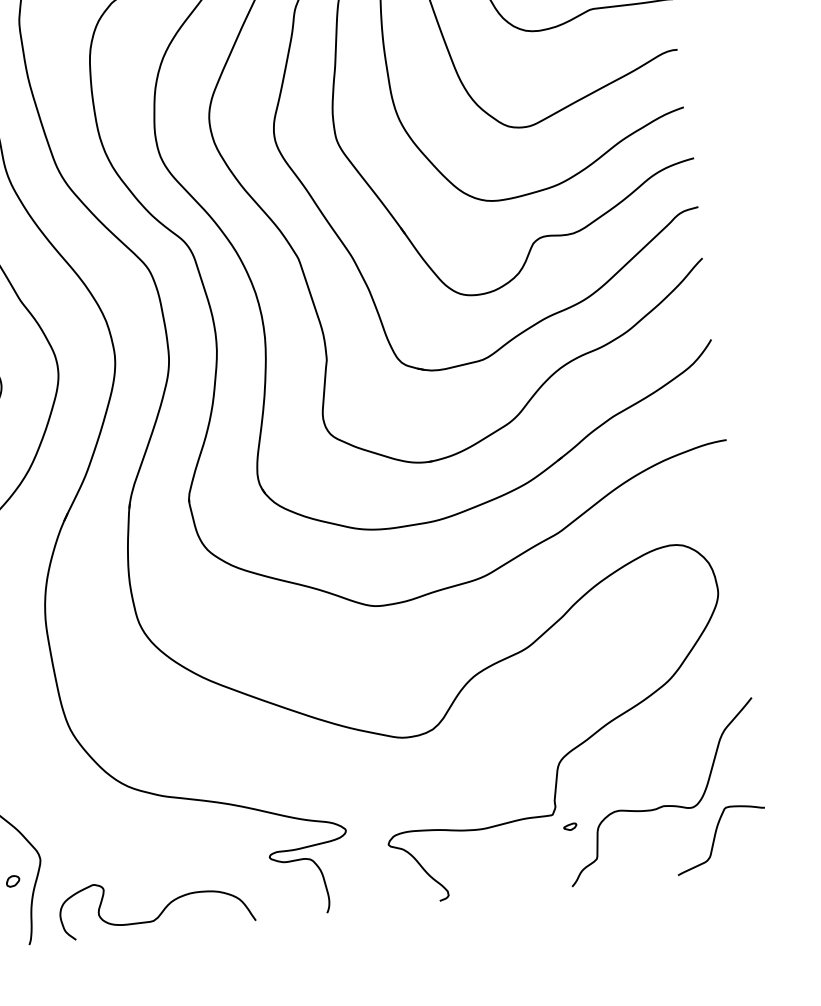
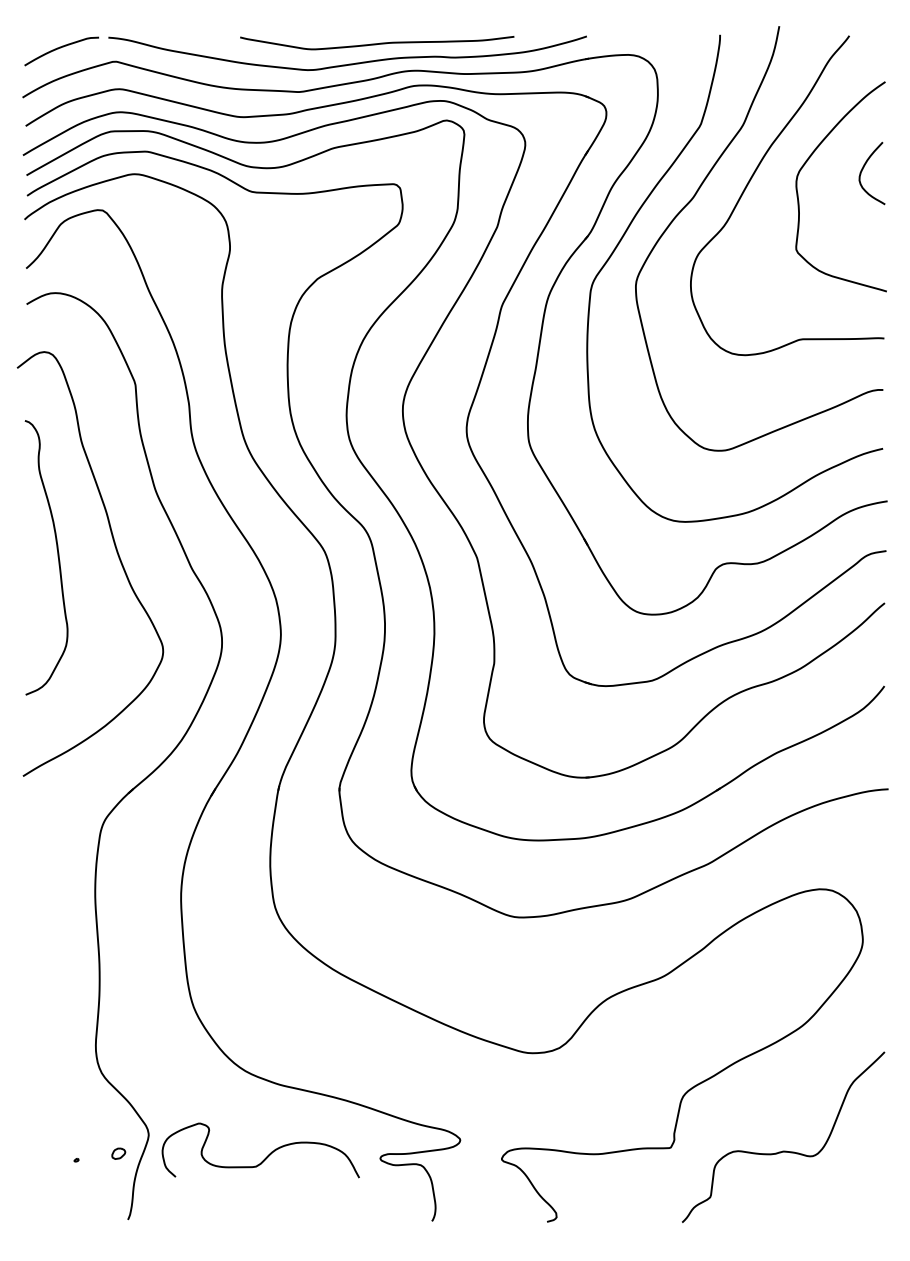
part: (569, 826) -> (686, 1161), removed
curve: (715, 837) -> (832, 1189), removed
curve: (162, 909) -> (266, 1156), moved

